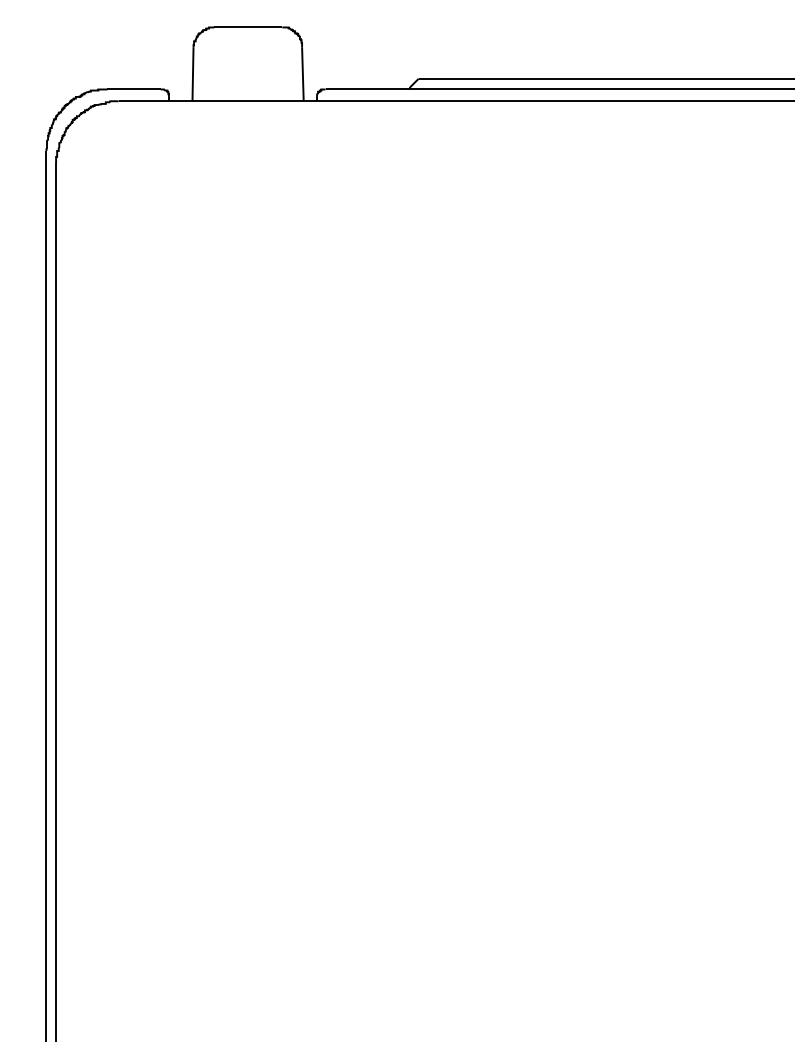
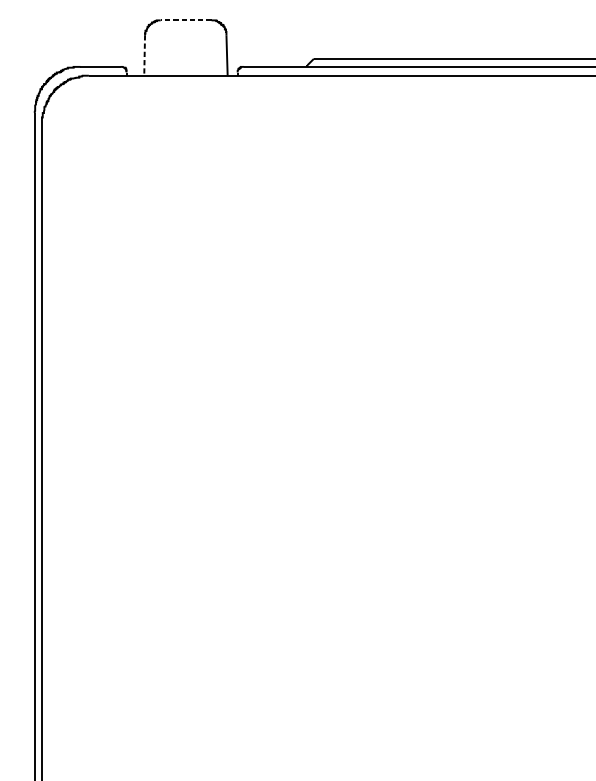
line: (248, 27) -> (186, 20), solid -> dashed
line: (193, 74) -> (145, 55), solid -> dashed

